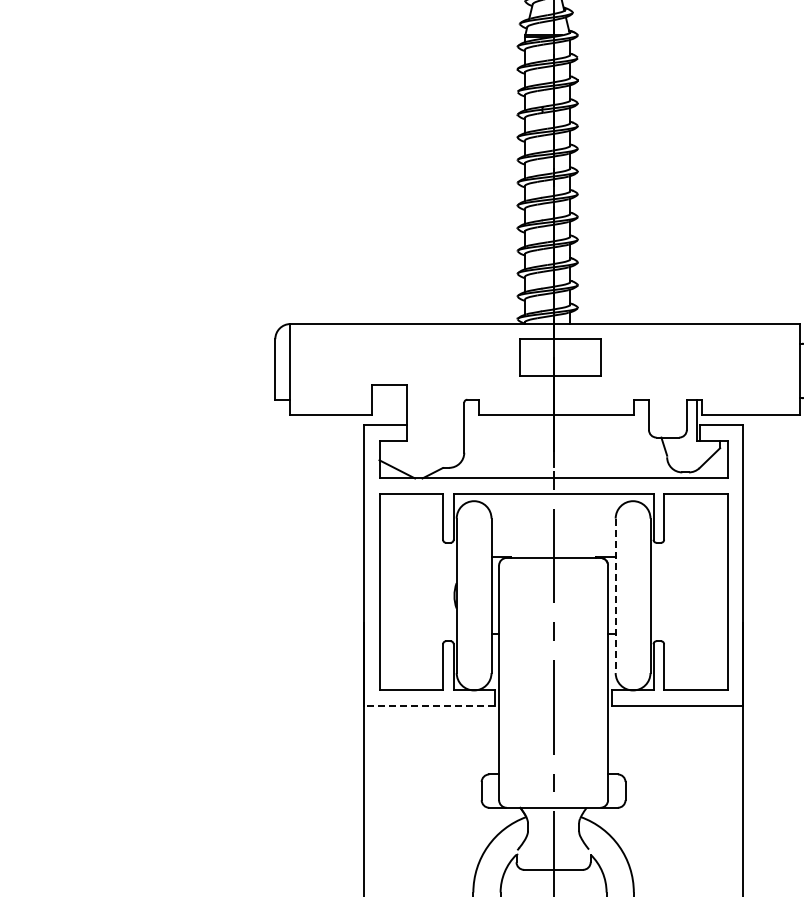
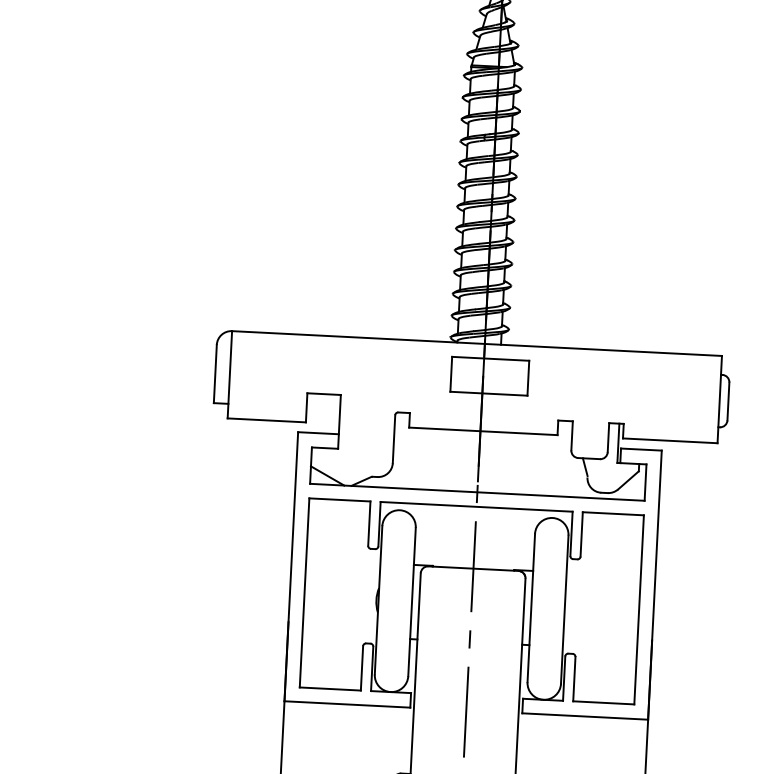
line: (615, 596) -> (531, 608), dashed -> solid
line: (429, 705) -> (347, 704), dashed -> solid

